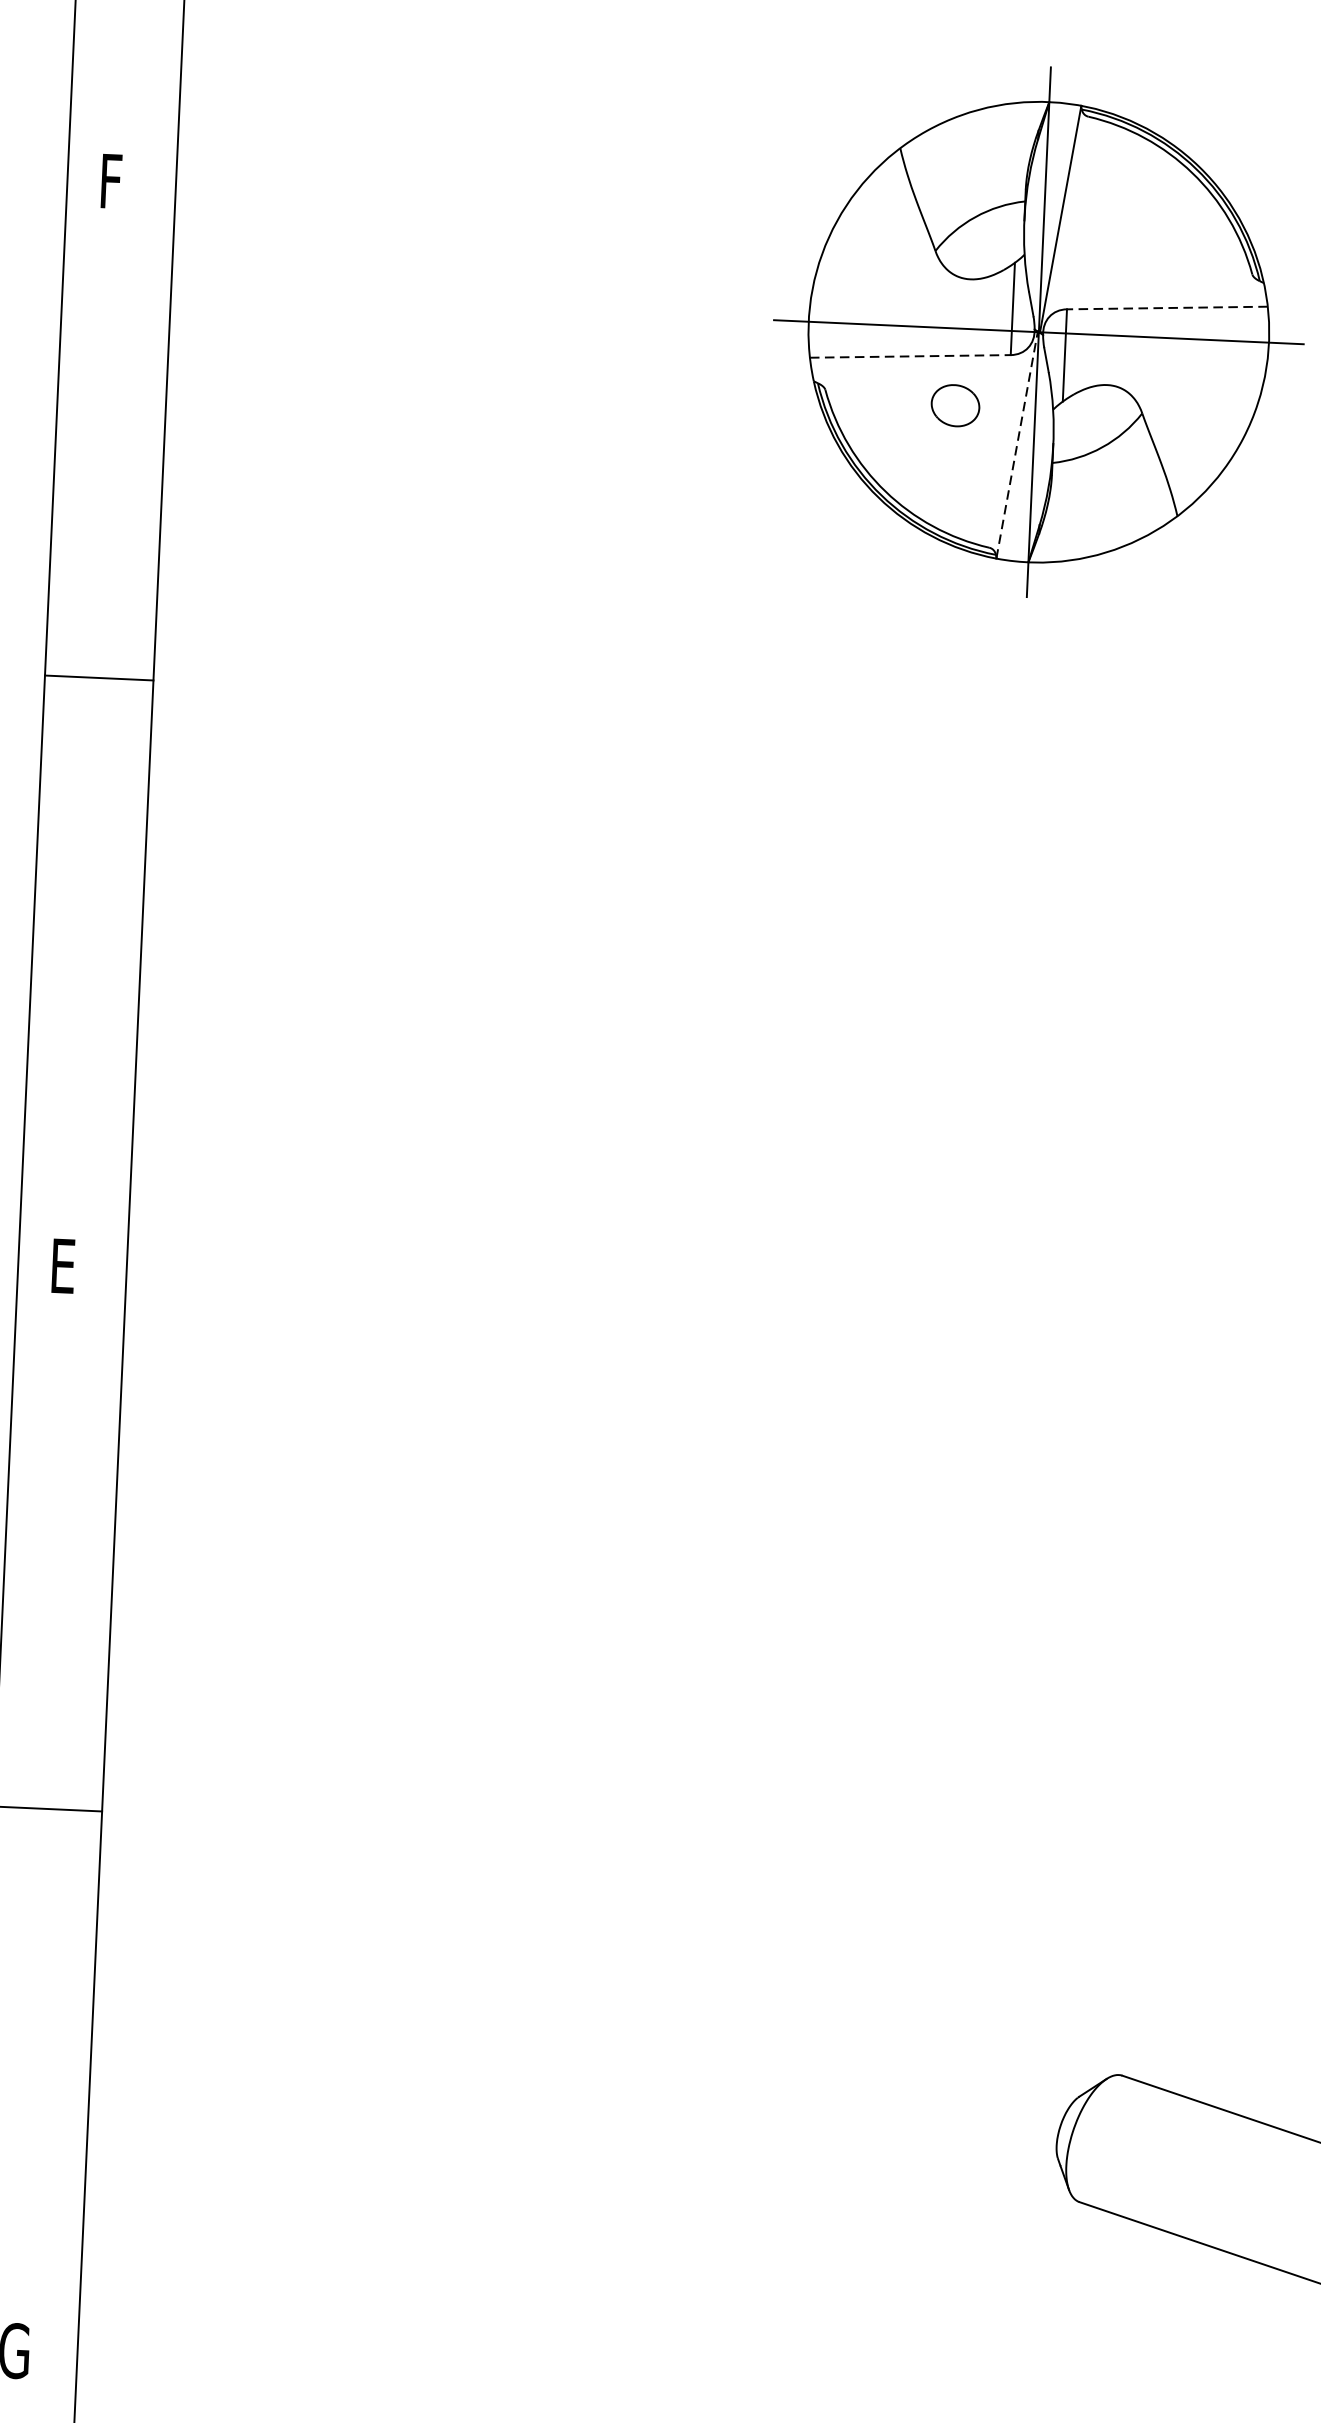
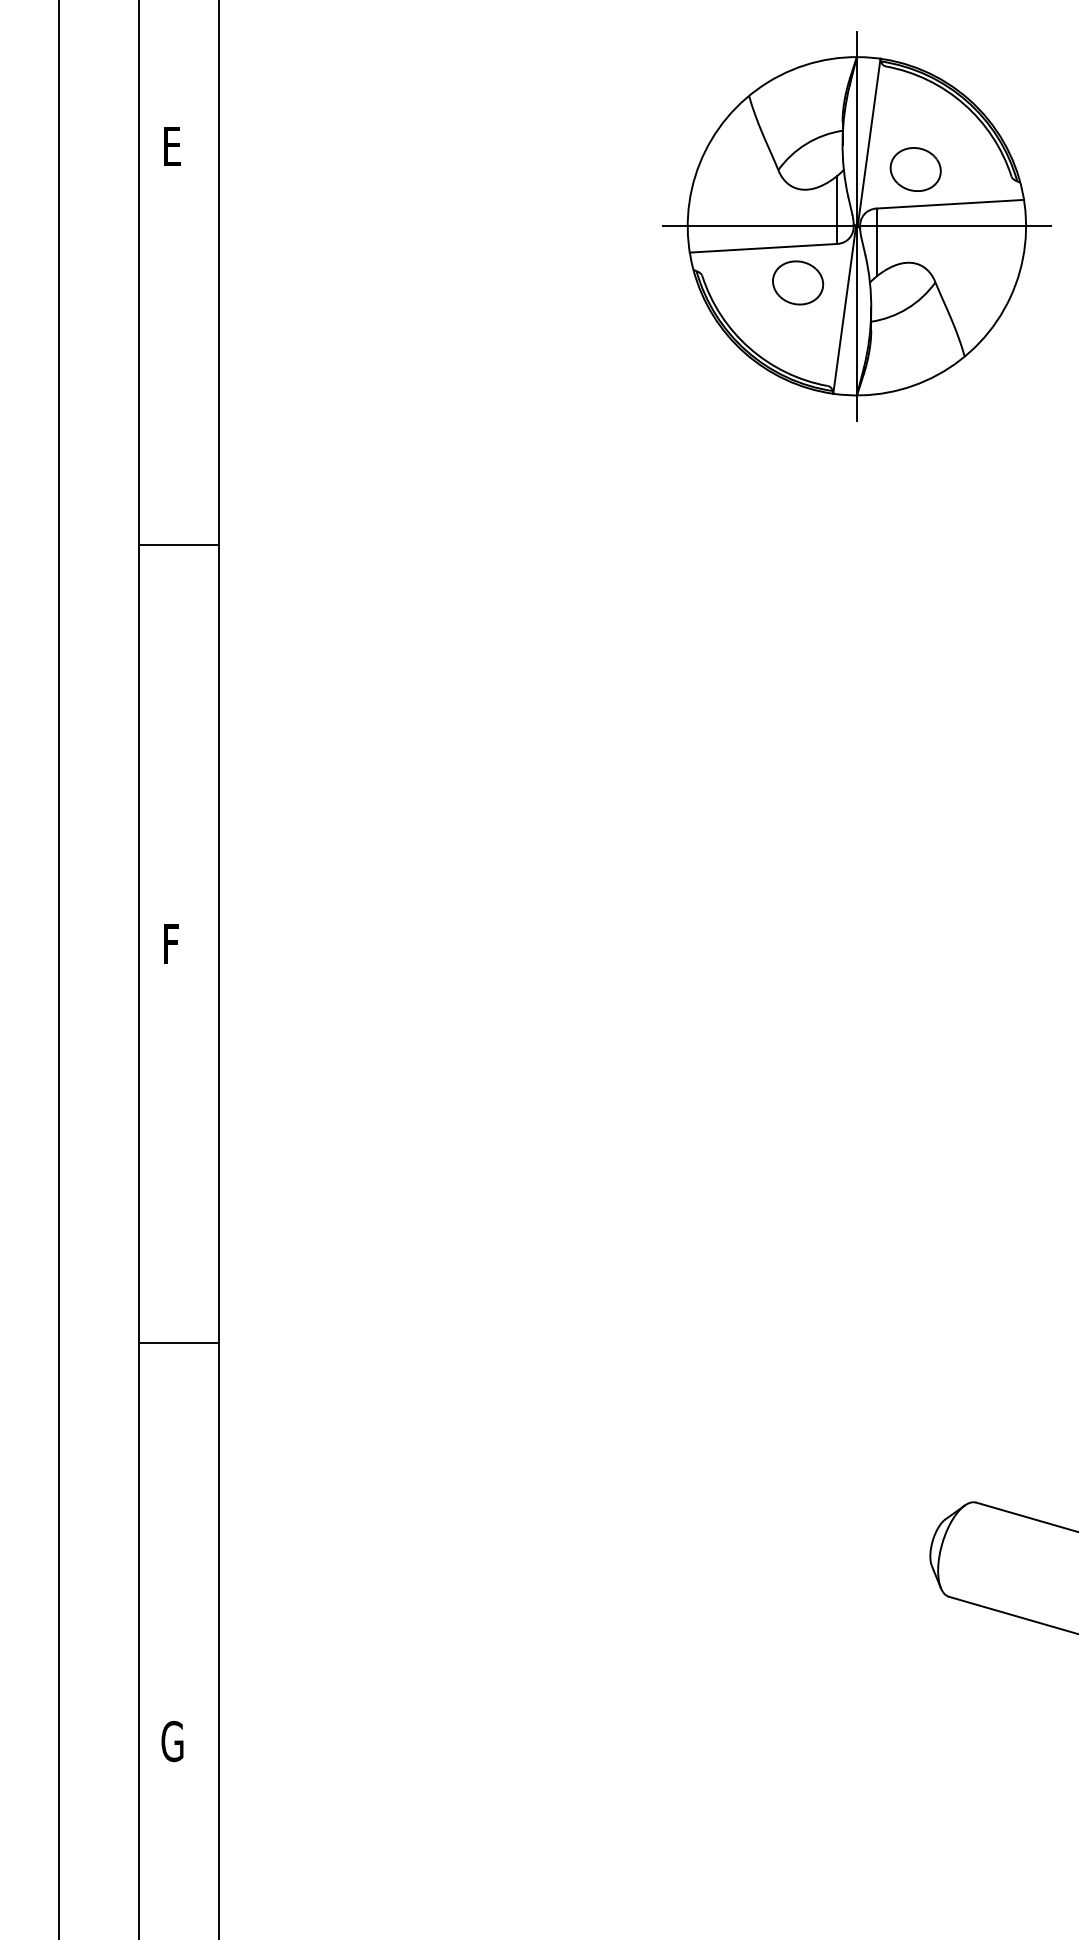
text: (115, 181) -> (174, 146), F -> E
part: (1122, 258) -> (915, 169), added
line: (1167, 308) -> (950, 204), dashed -> solid
line: (910, 356) -> (763, 248), dashed -> solid
part: (955, 405) -> (798, 282), size x1.43
line: (1016, 446) -> (844, 310), dashed -> solid
line: (98, 678) -> (178, 545), moved
text: (66, 1265) -> (174, 943), E -> F

